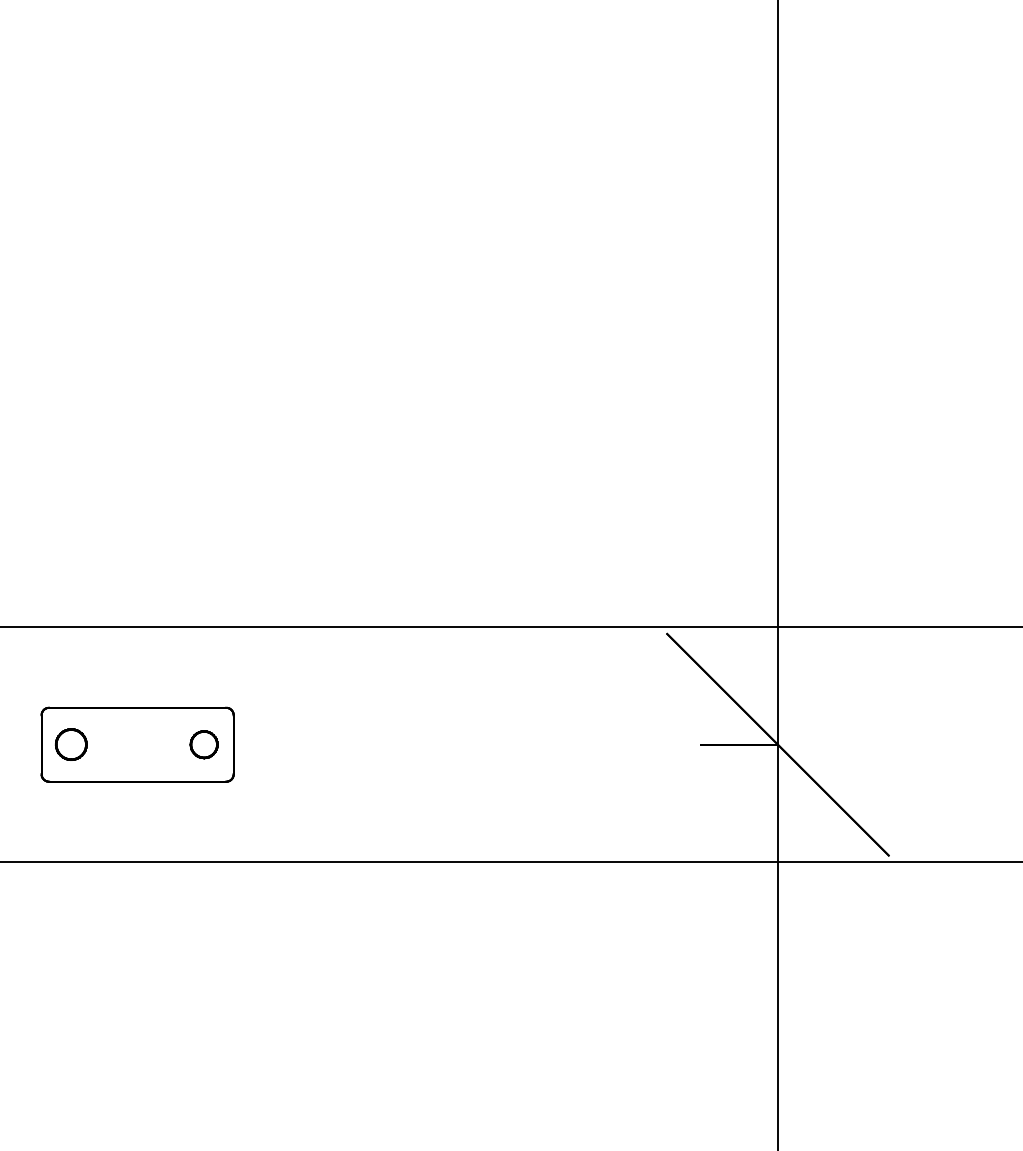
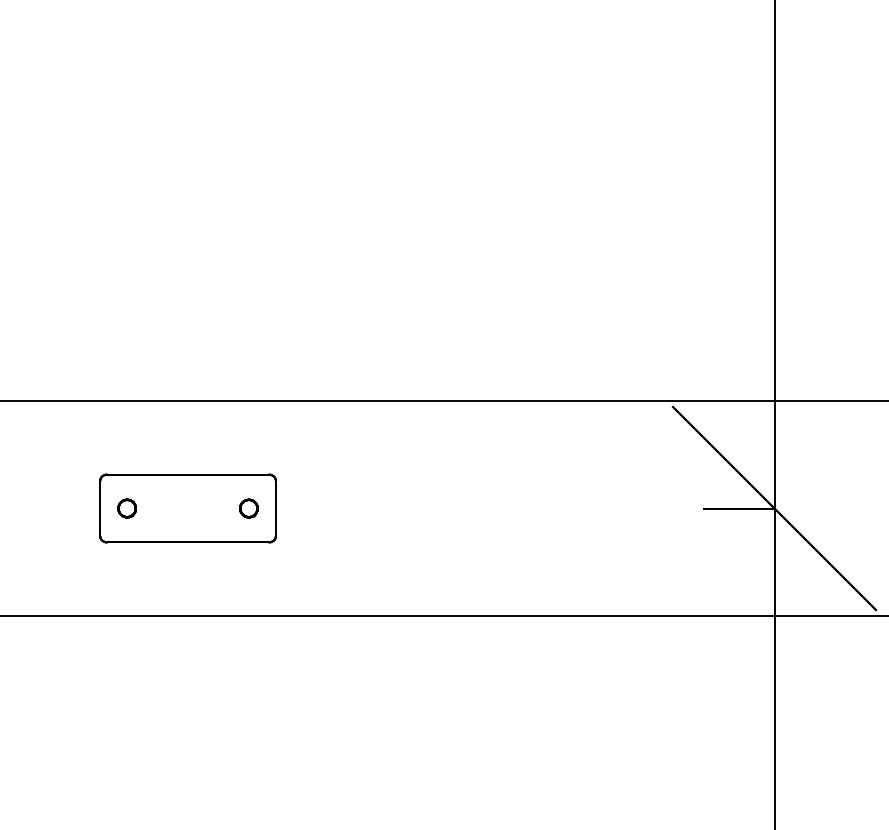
part: (70, 744) -> (126, 508), size x0.62
part: (203, 744) -> (248, 508), size x0.71

